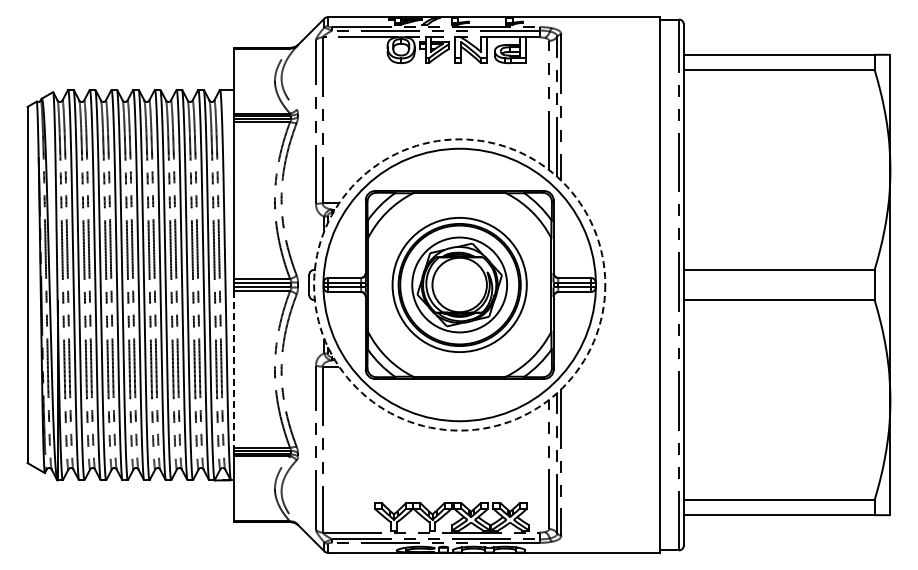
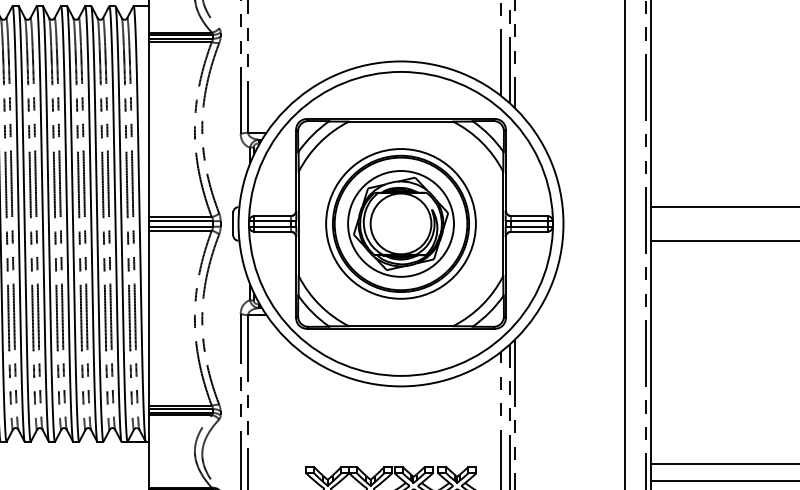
circle: (459, 284) -> (400, 223), dashed -> solid
line: (234, 369) -> (149, 318), dashed -> solid

